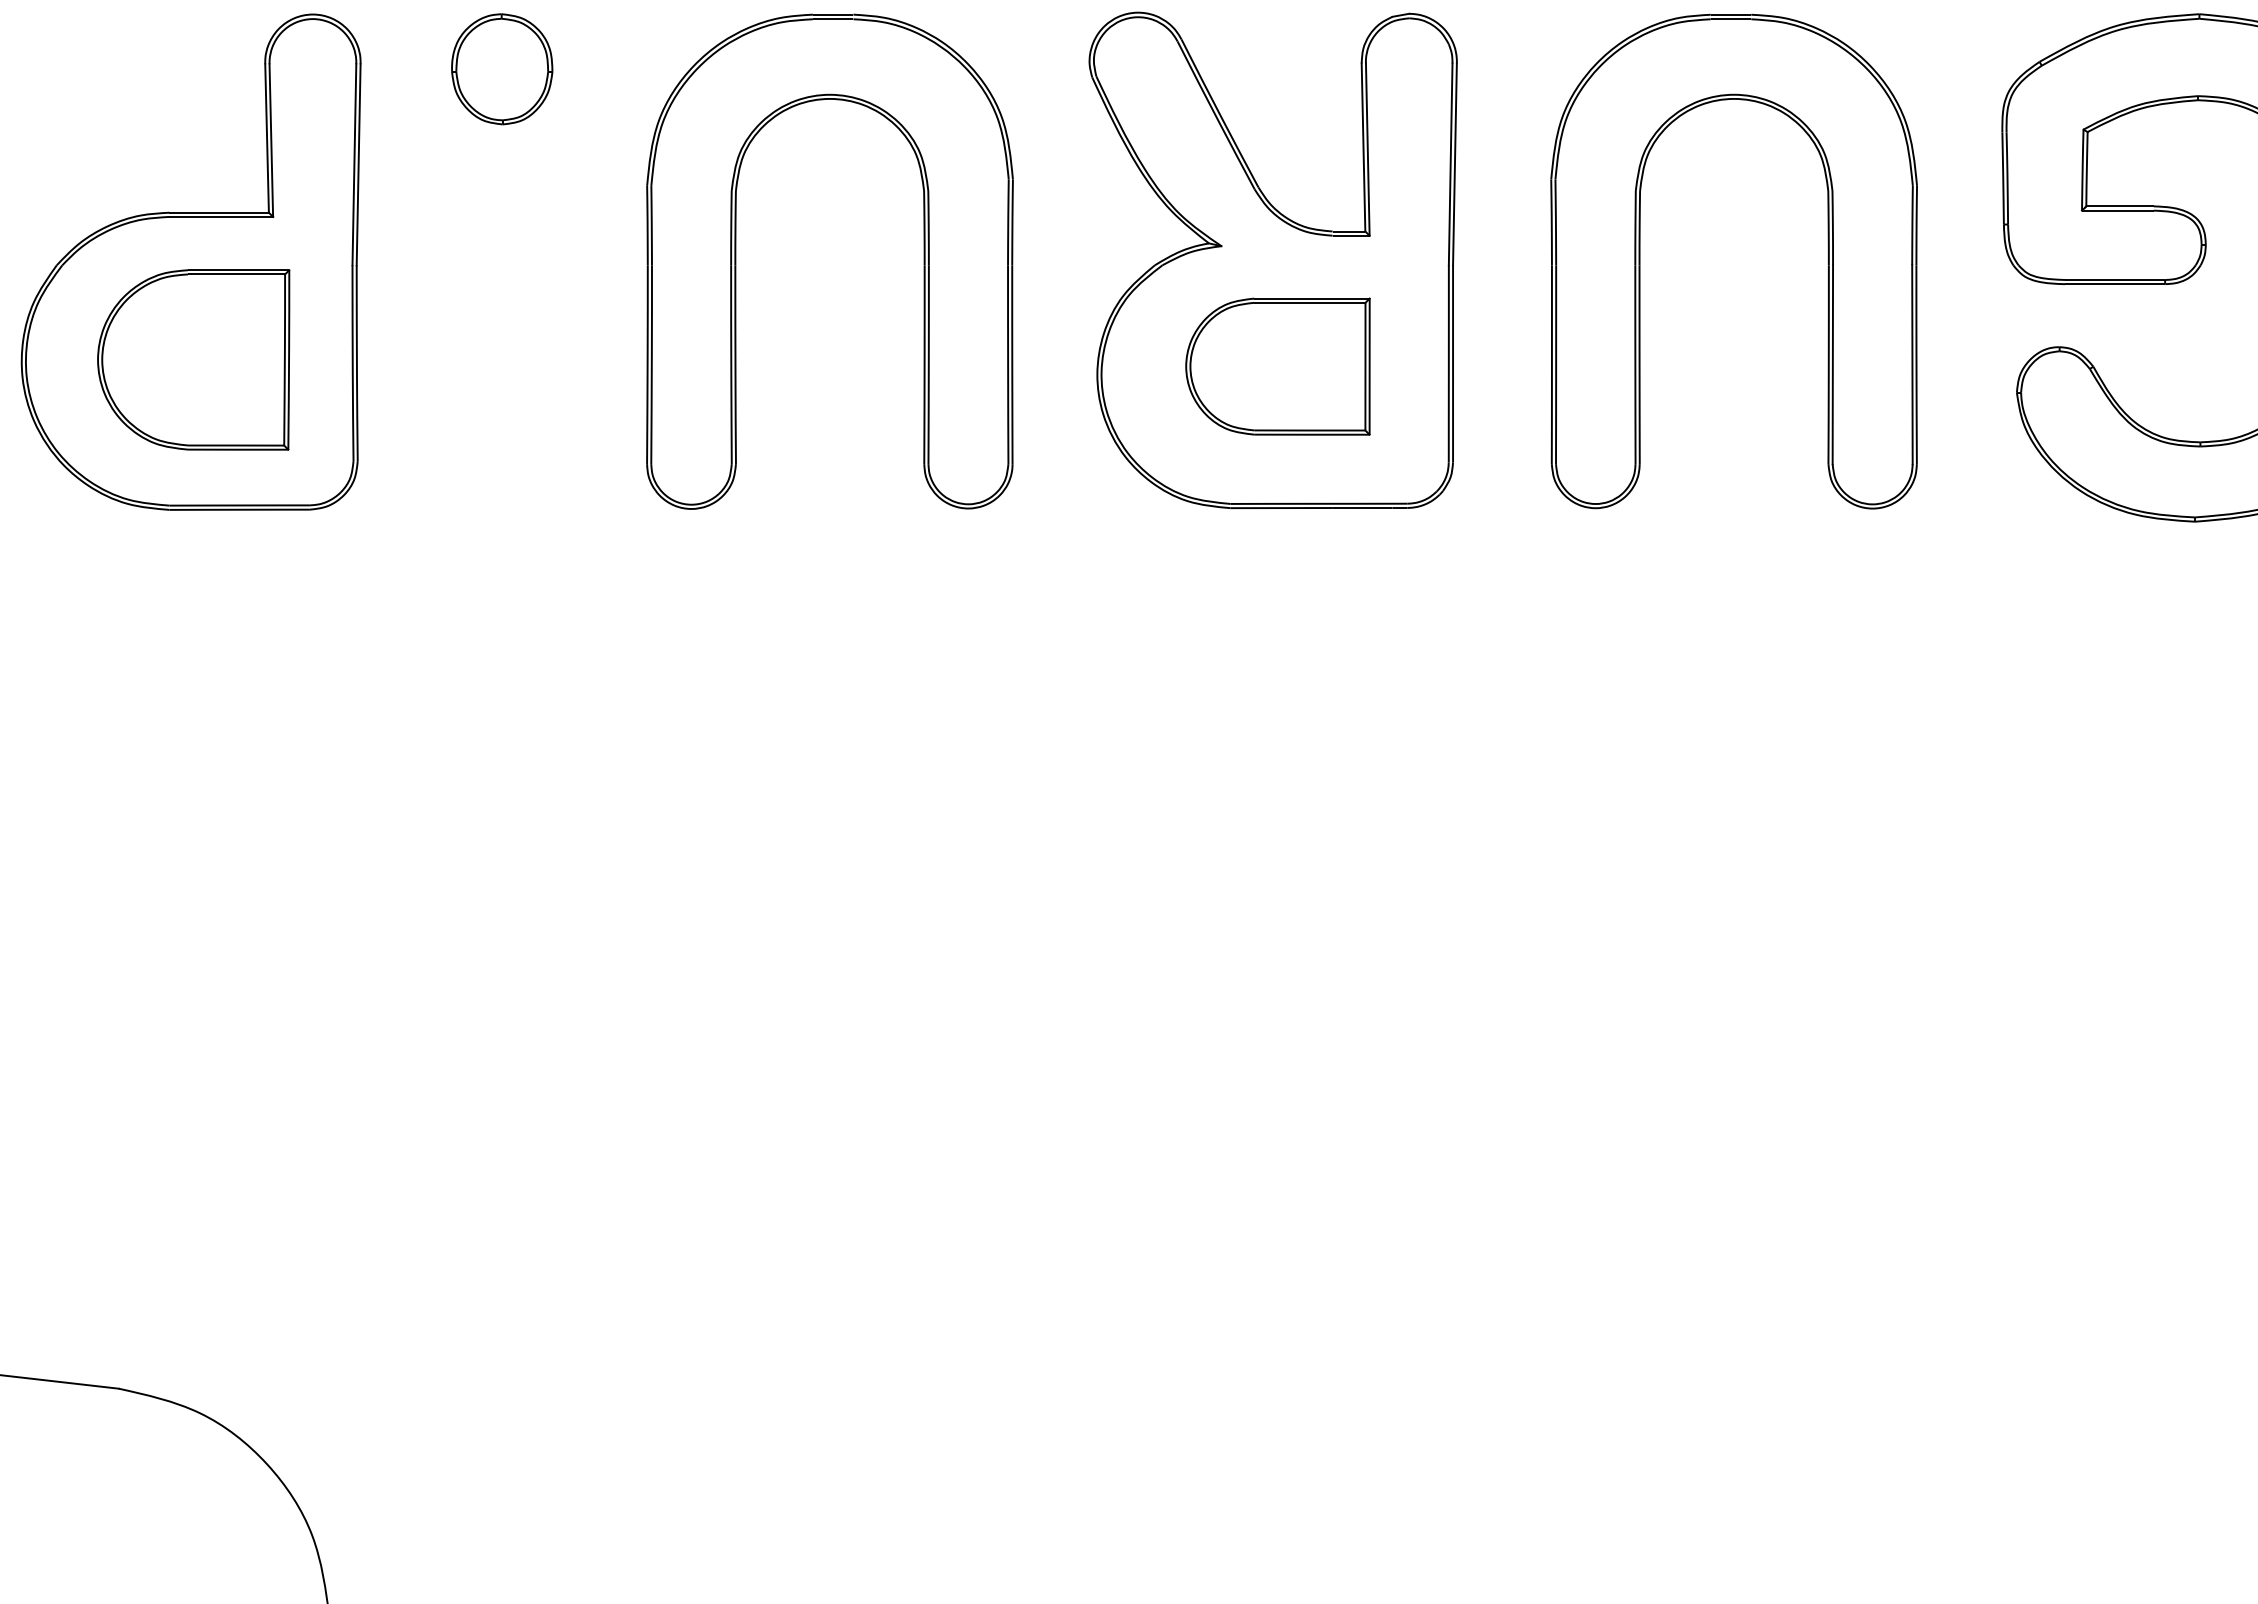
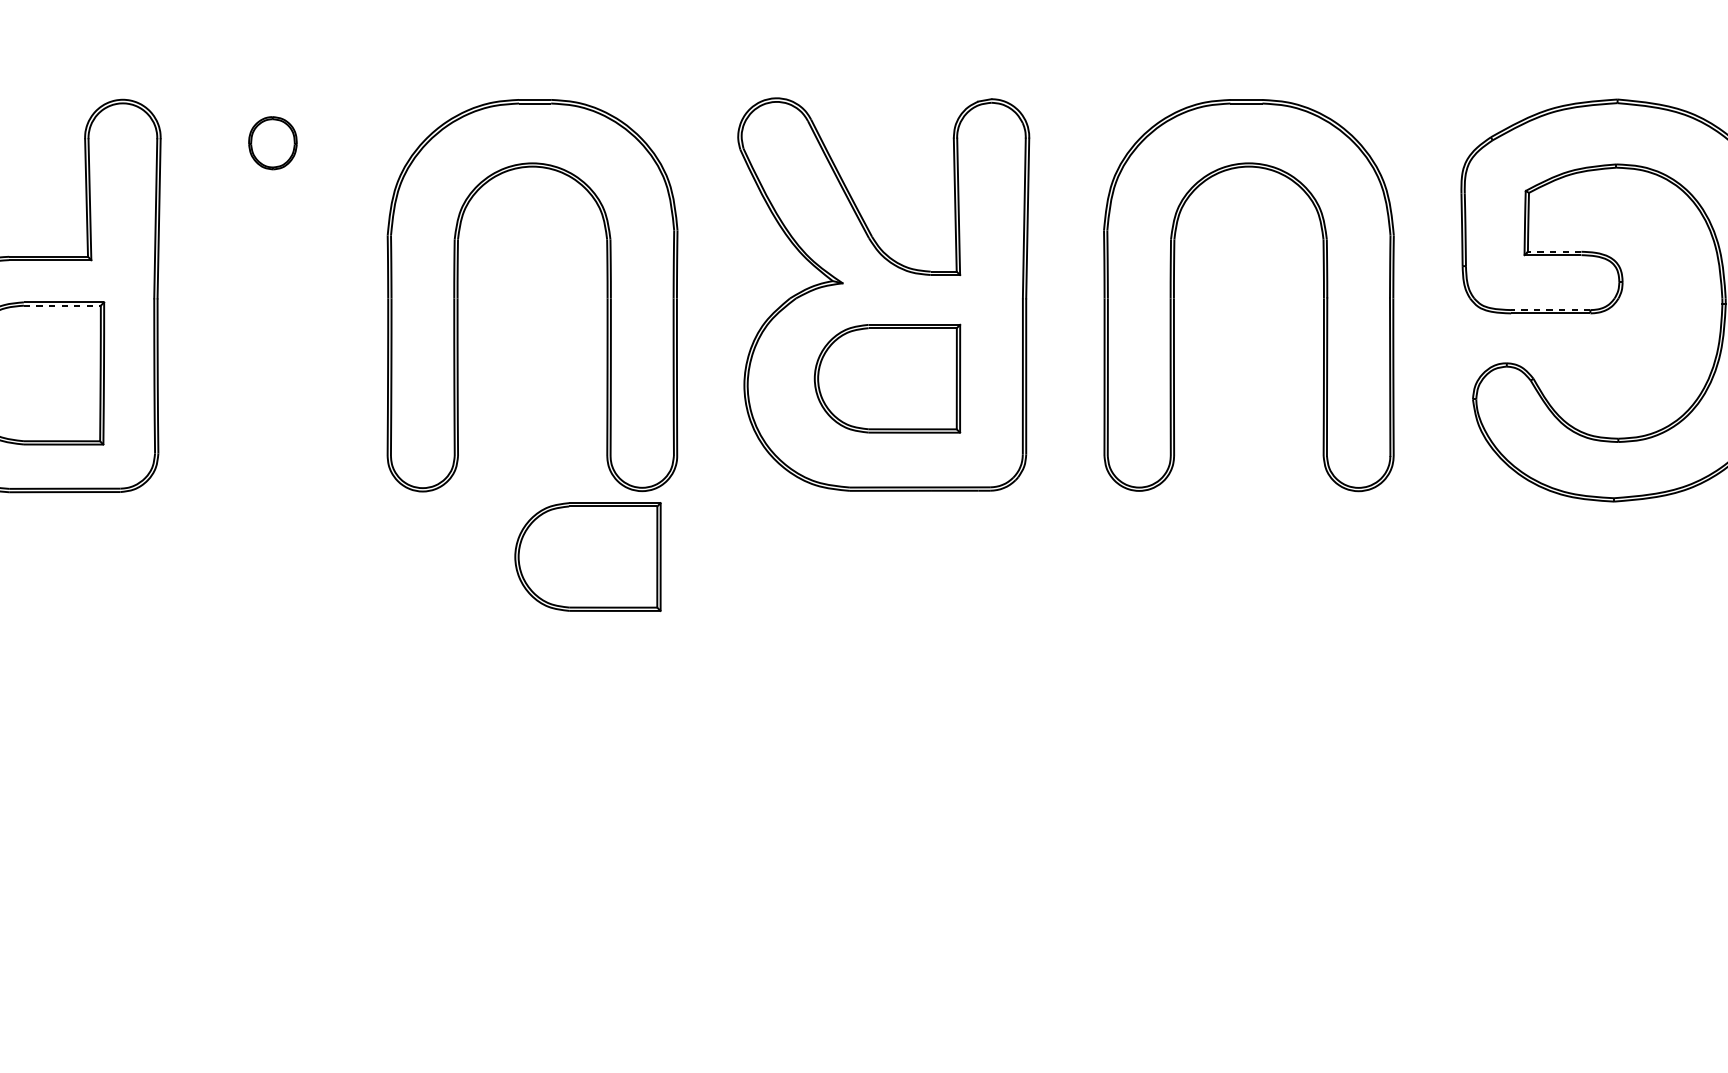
part: (502, 69) -> (273, 143), size x0.6
line: (2118, 206) -> (1553, 251), solid -> dashed
line: (237, 274) -> (63, 305), solid -> dashed
line: (2114, 279) -> (1550, 309), solid -> dashed
part: (899, 591) -> (587, 556), added

